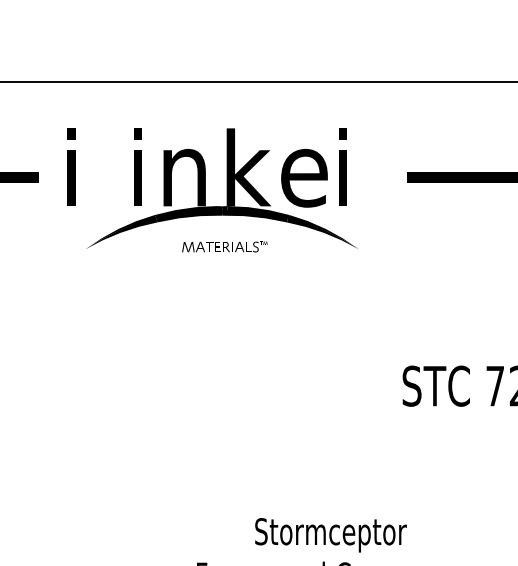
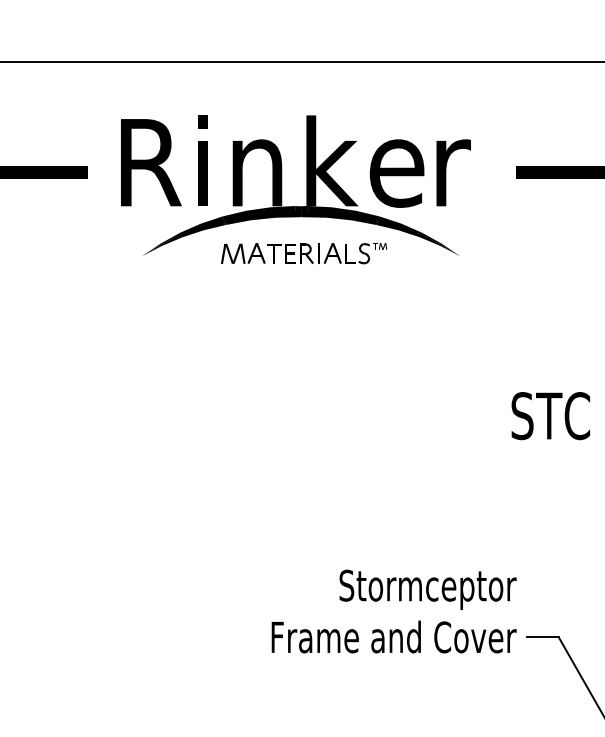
text: (93, 167) -> (151, 160), i -> R
text: (352, 167) -> (453, 160), i -> r
part: (225, 246) -> (304, 253), size x1.67

